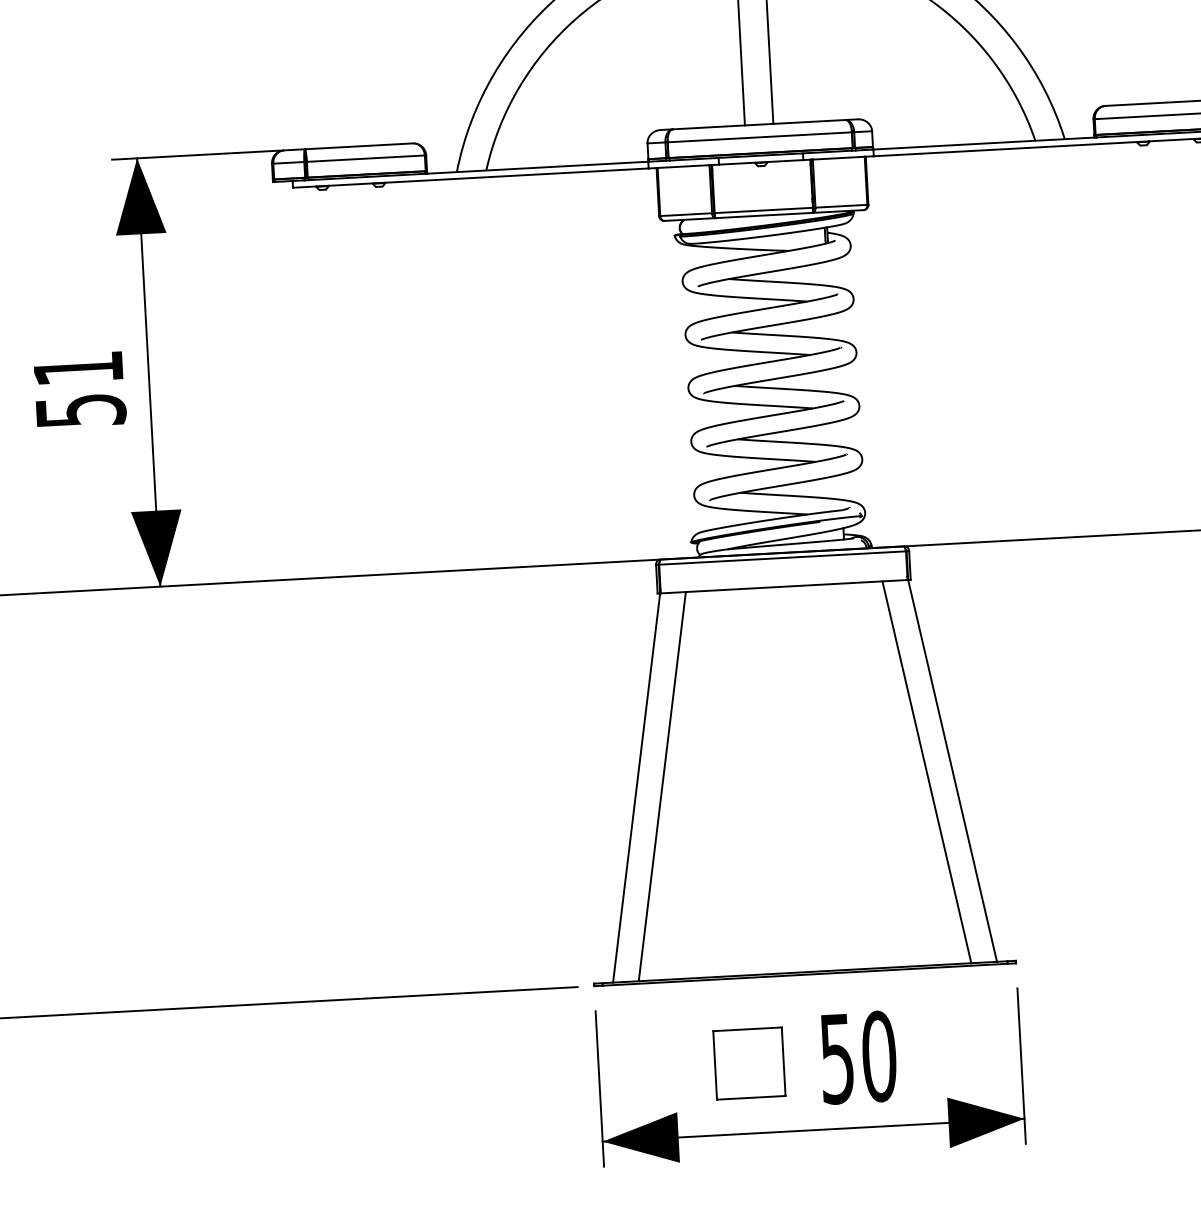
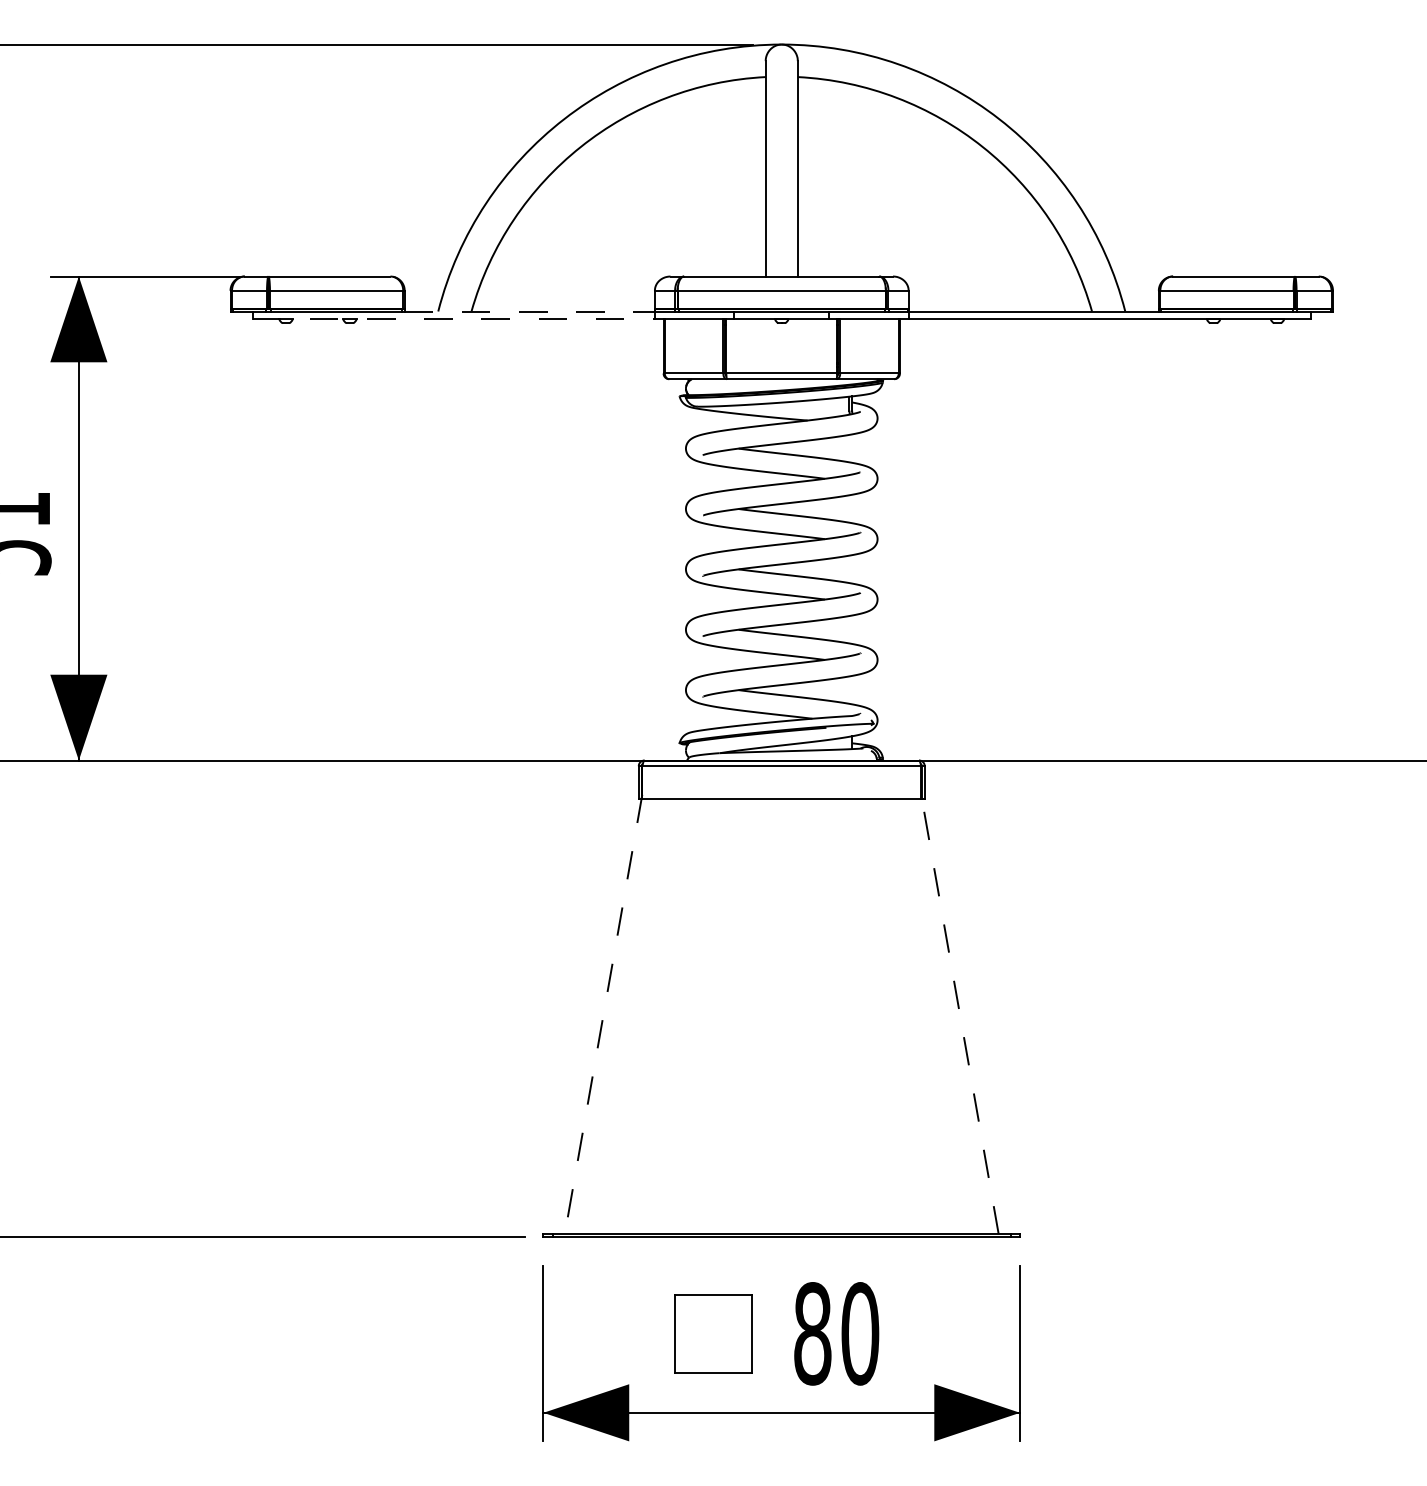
line: (538, 167) -> (530, 311), solid -> dashed
line: (470, 178) -> (453, 319), solid -> dashed
line: (951, 769) -> (959, 1014), solid -> dashed
line: (926, 772) -> (930, 1016), removed
line: (661, 786) -> (631, 1016), removed
line: (636, 787) -> (603, 1015), solid -> dashed
text: (836, 1058) -> (812, 1333), 50 -> 80

